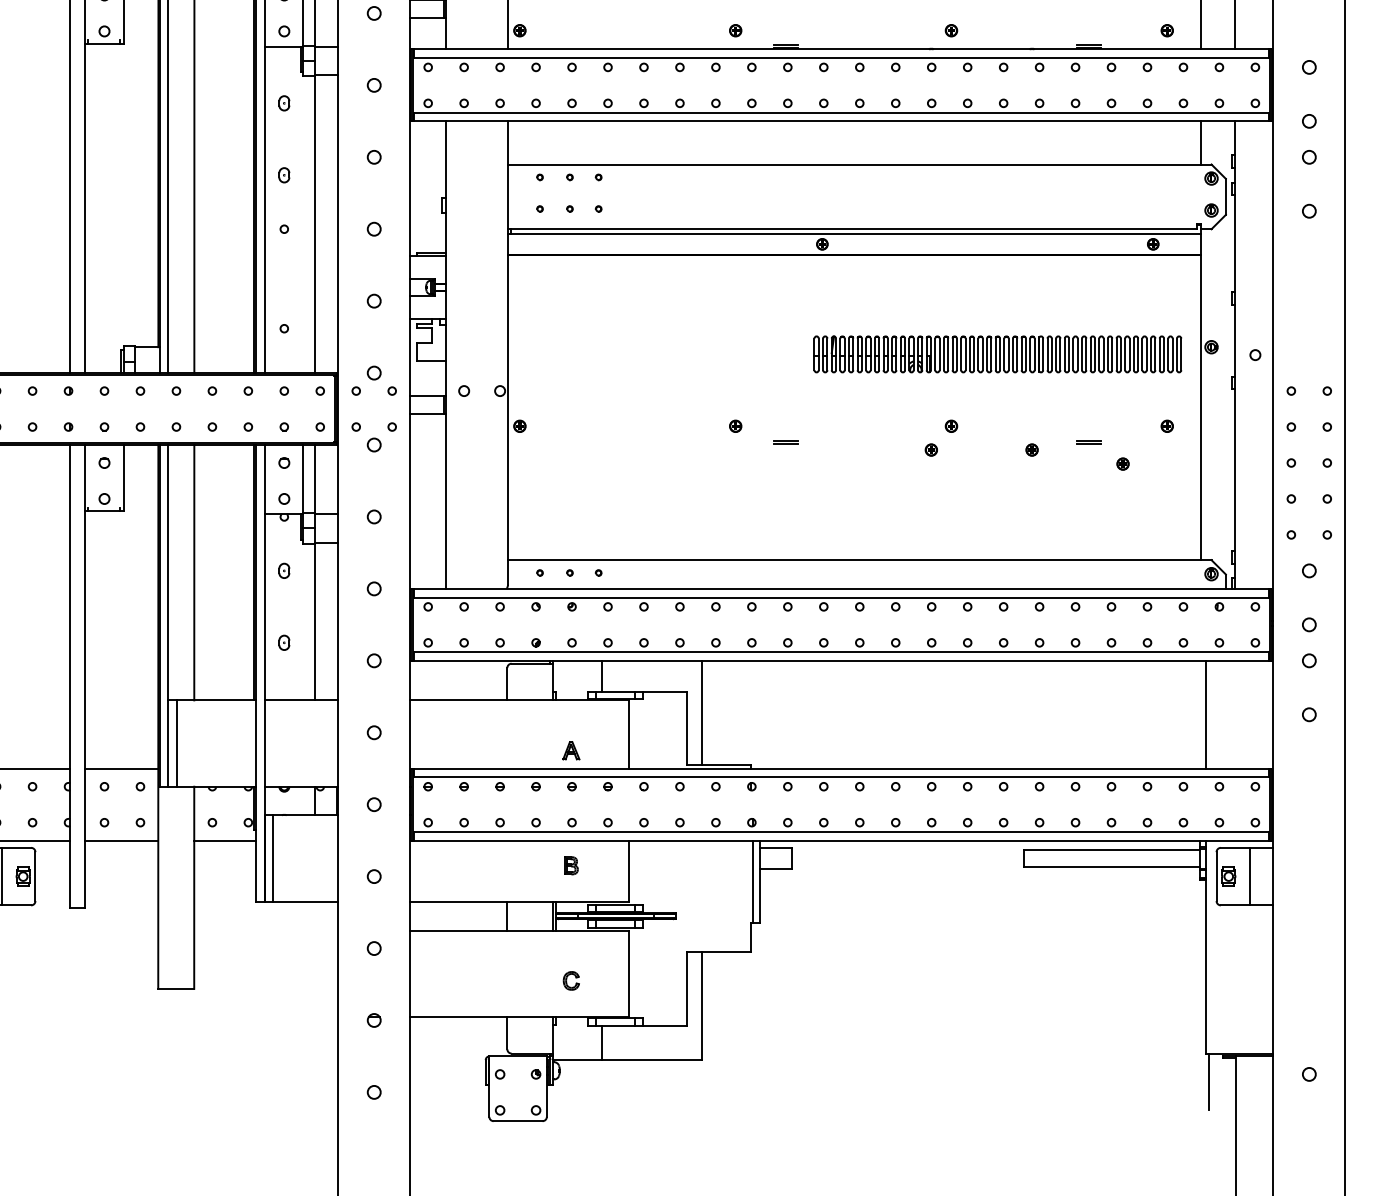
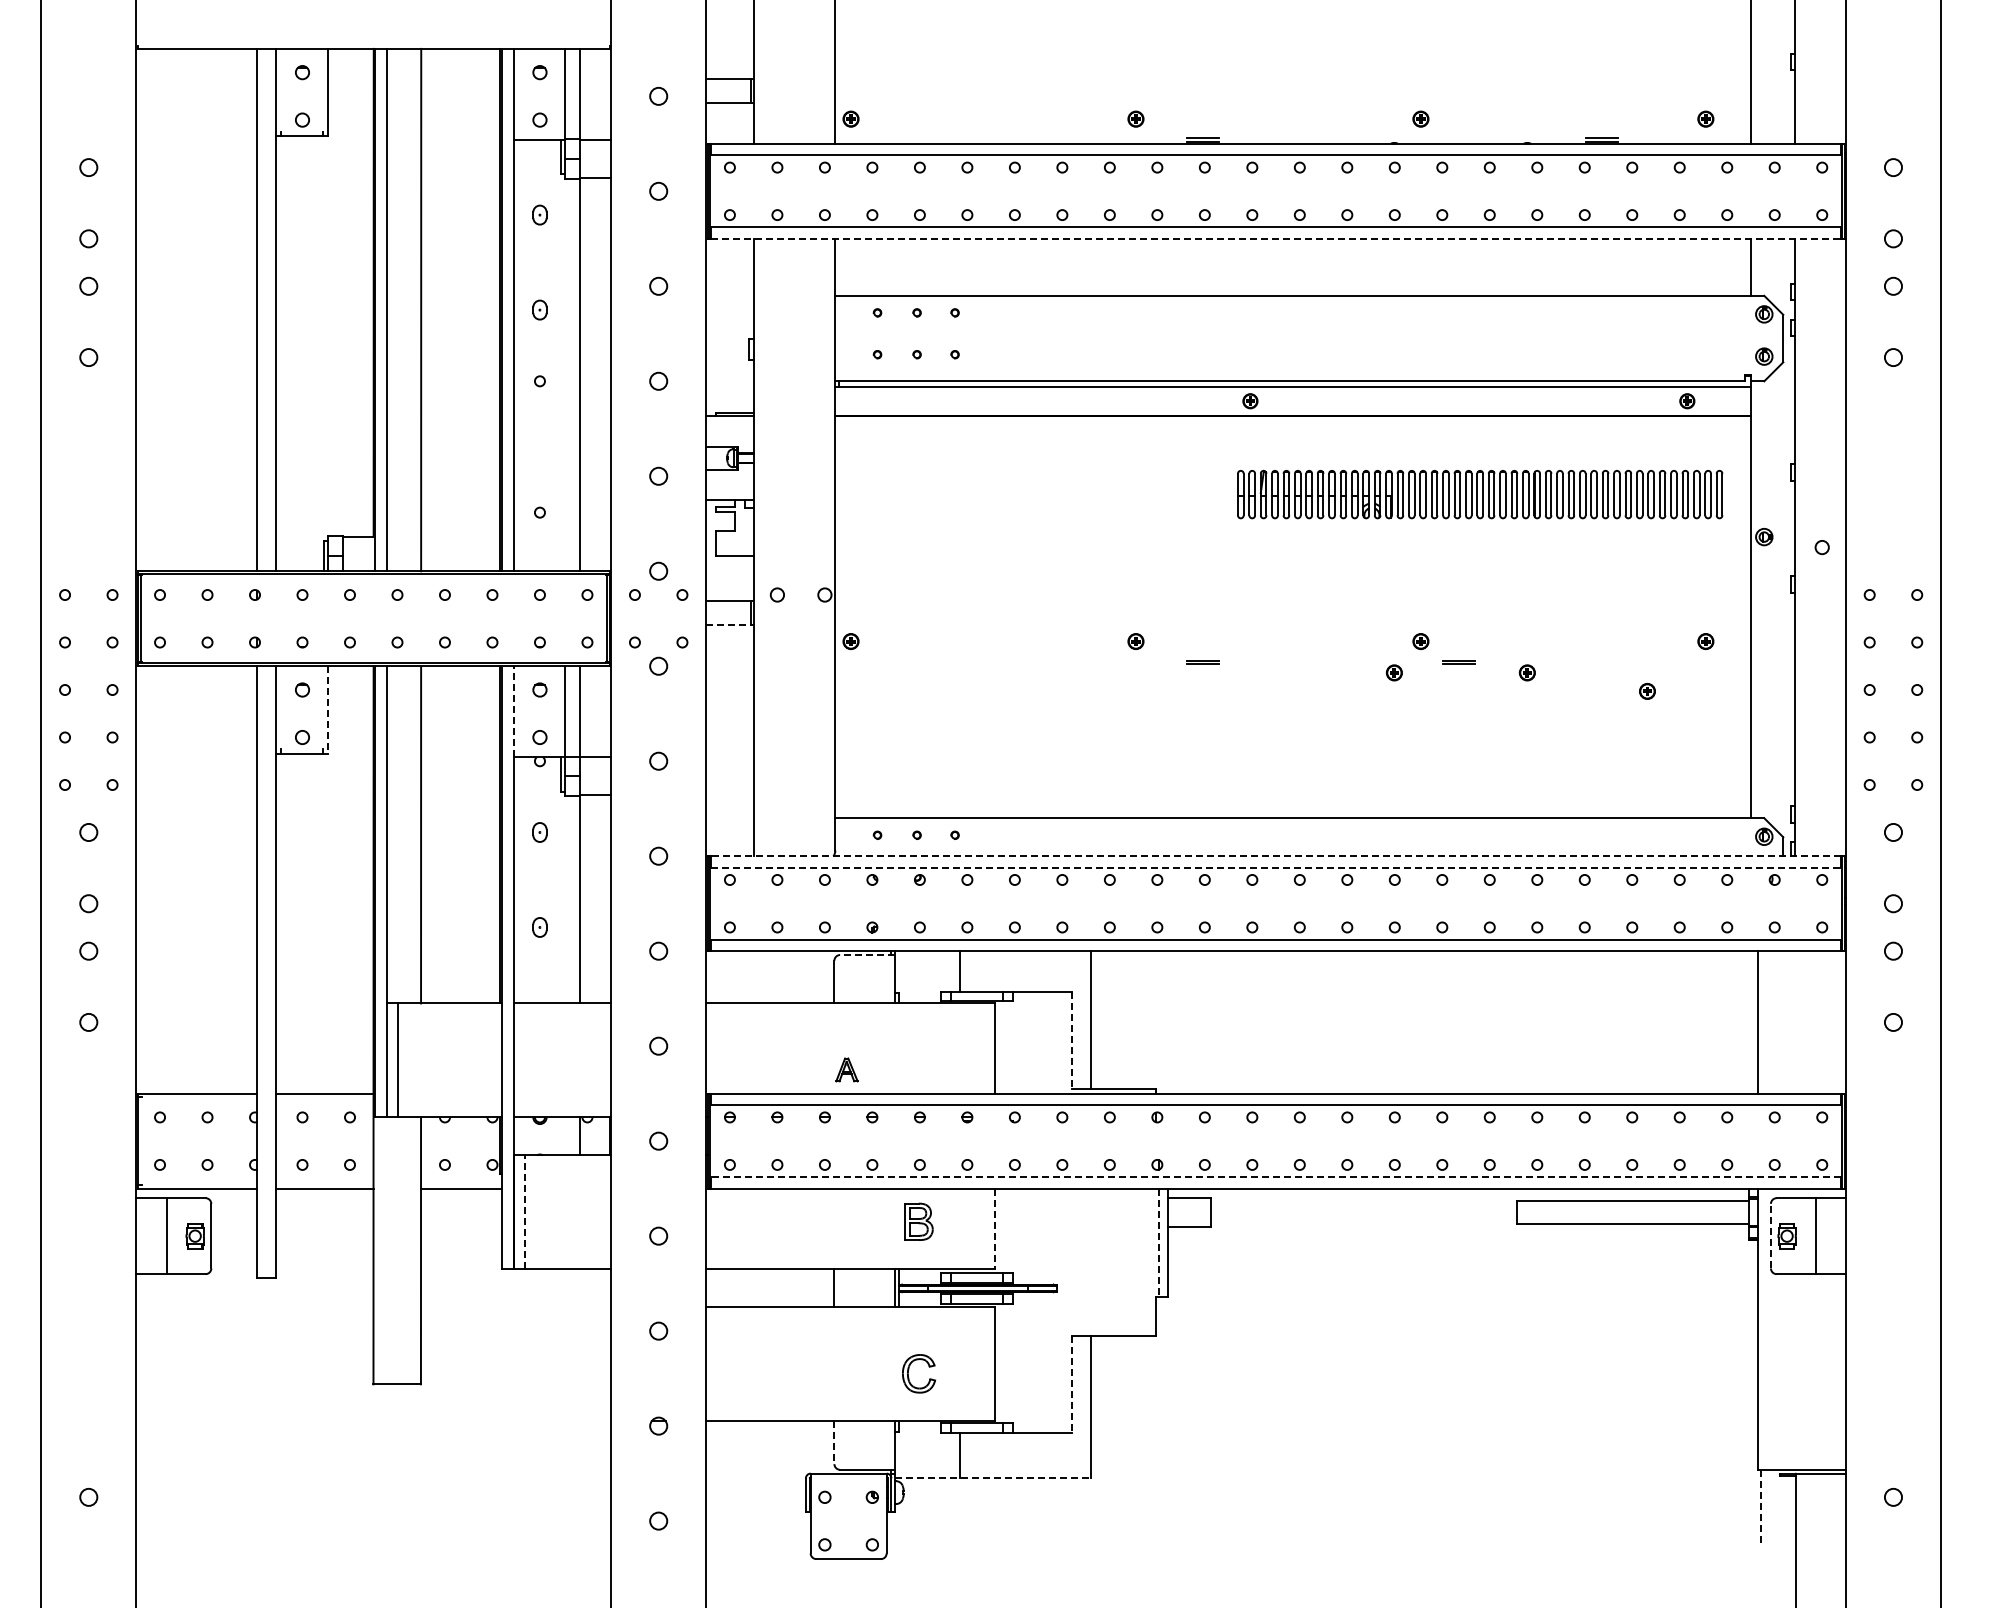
line: (842, 121) -> (1276, 238), solid -> dashed
part: (998, 354) -> (1480, 494), moved
line: (427, 414) -> (728, 625), solid -> dashed
line: (1088, 441) -> (1458, 661), moved
line: (123, 477) -> (327, 709), solid -> dashed
line: (264, 479) -> (513, 711), solid -> dashed
line: (842, 589) -> (1276, 856), solid -> dashed
line: (842, 597) -> (1276, 867), solid -> dashed
line: (532, 664) -> (867, 955), solid -> dashed
line: (686, 729) -> (1071, 1041), solid -> dashed
part: (570, 750) -> (846, 1069), moved
line: (842, 832) -> (1276, 1177), solid -> dashed
line: (273, 858) -> (525, 1212), solid -> dashed
part: (570, 865) -> (918, 1221), size x1.6
line: (628, 871) -> (994, 1229), solid -> dashed
line: (1216, 876) -> (1770, 1235), solid -> dashed
line: (753, 882) -> (1159, 1243), solid -> dashed
part: (570, 980) -> (918, 1373), size x1.6
line: (686, 988) -> (1071, 1384), solid -> dashed
line: (507, 1033) -> (834, 1443), solid -> dashed
line: (627, 1060) -> (993, 1478), solid -> dashed
line: (1208, 1082) -> (1760, 1507), solid -> dashed

